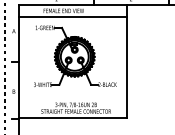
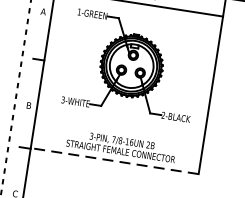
line: (72, 118) -> (113, 161), solid -> dashed

